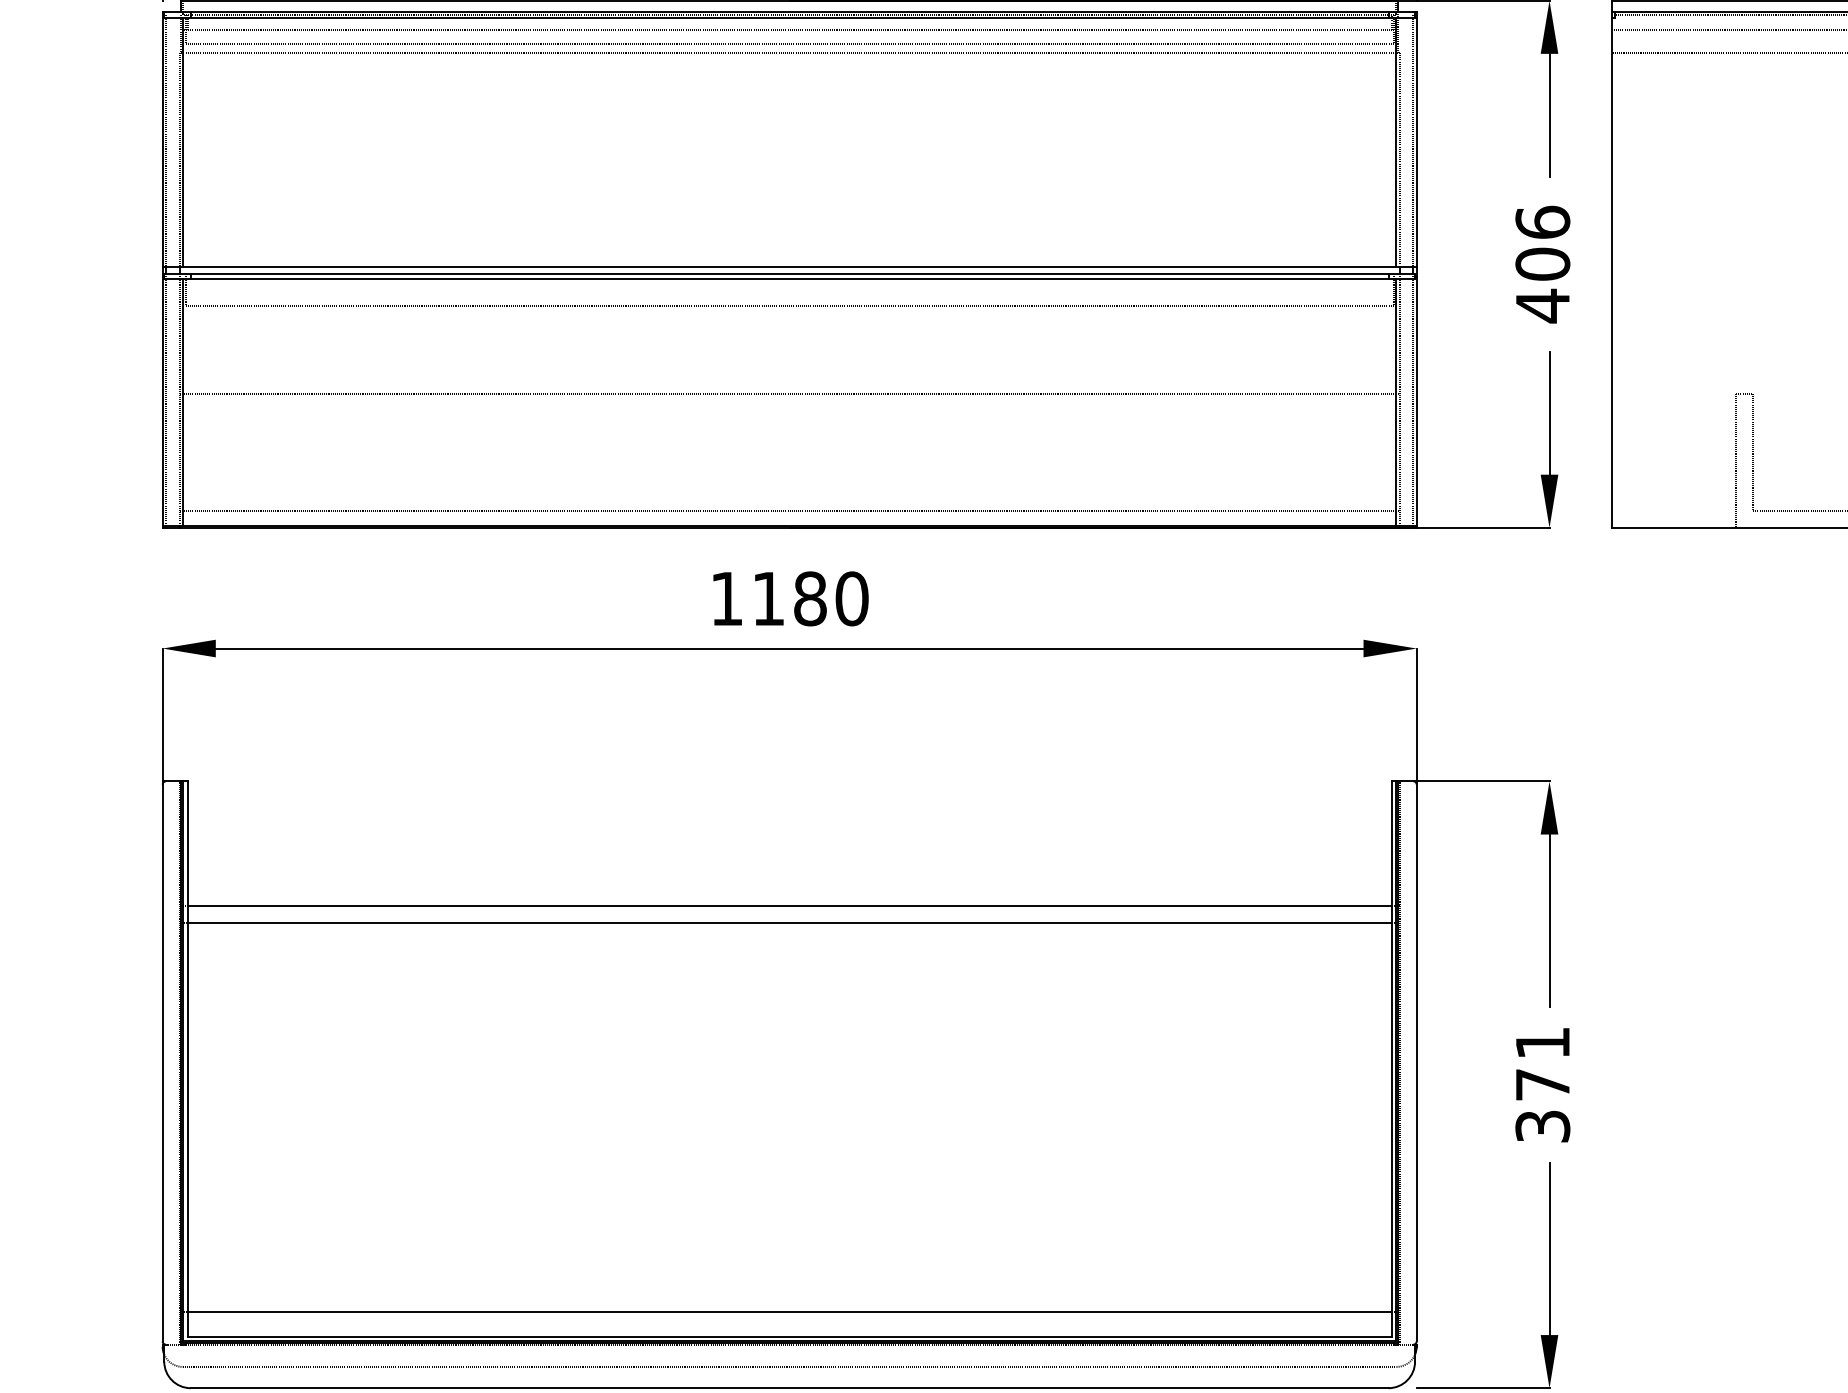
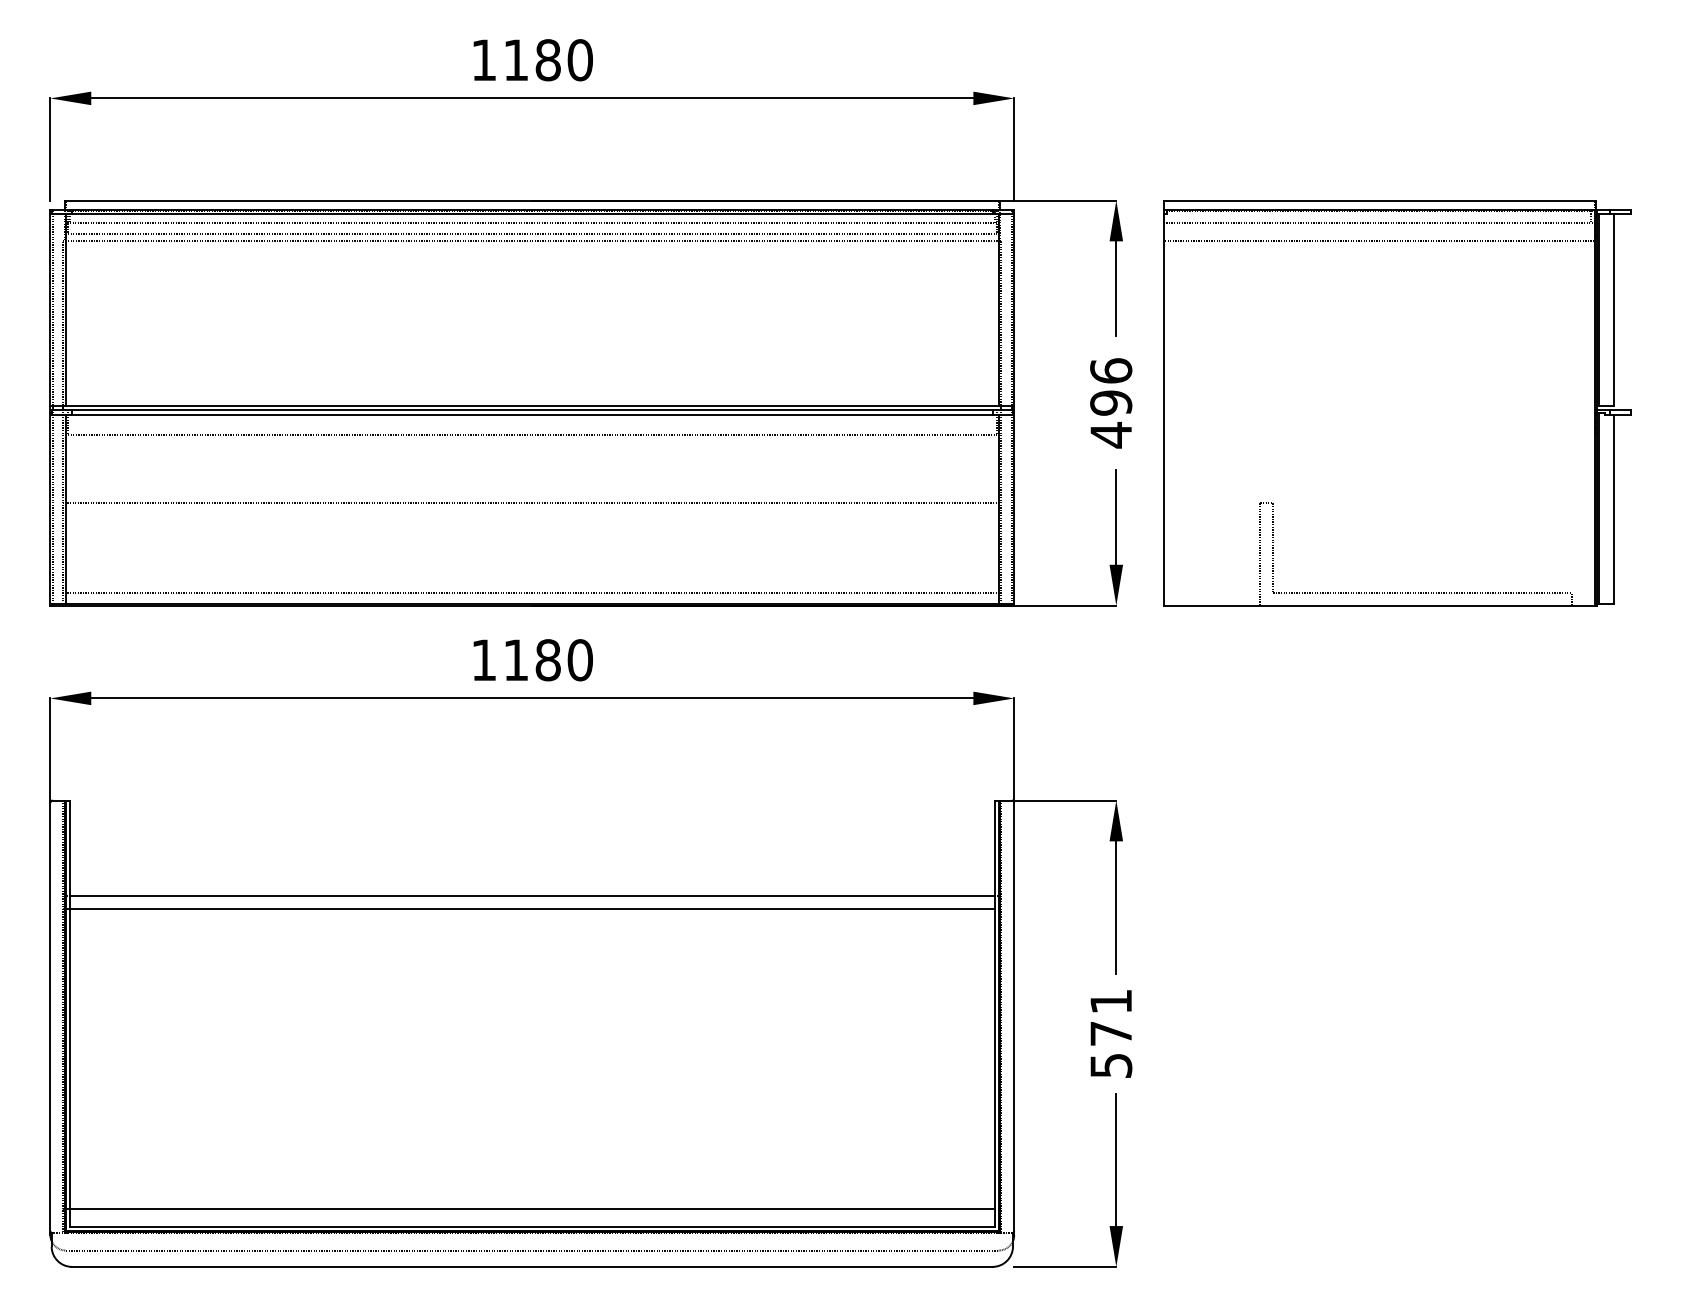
text: (1543, 263) -> (1111, 402), 406 -> 496
text: (1541, 1126) -> (1110, 1065), 371 -> 571

